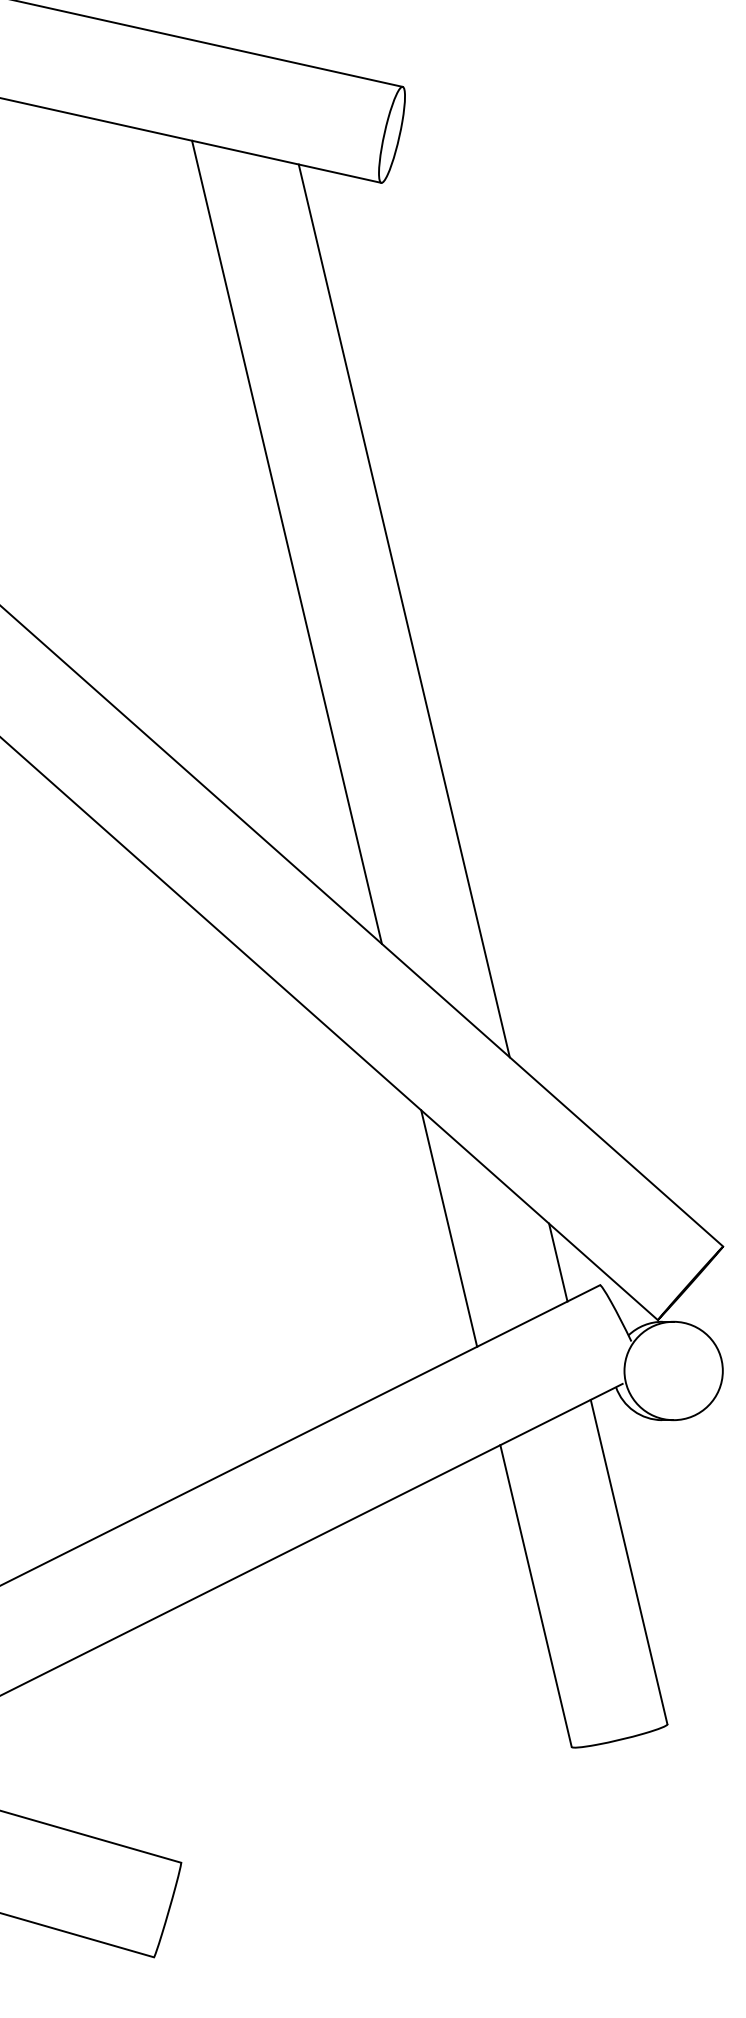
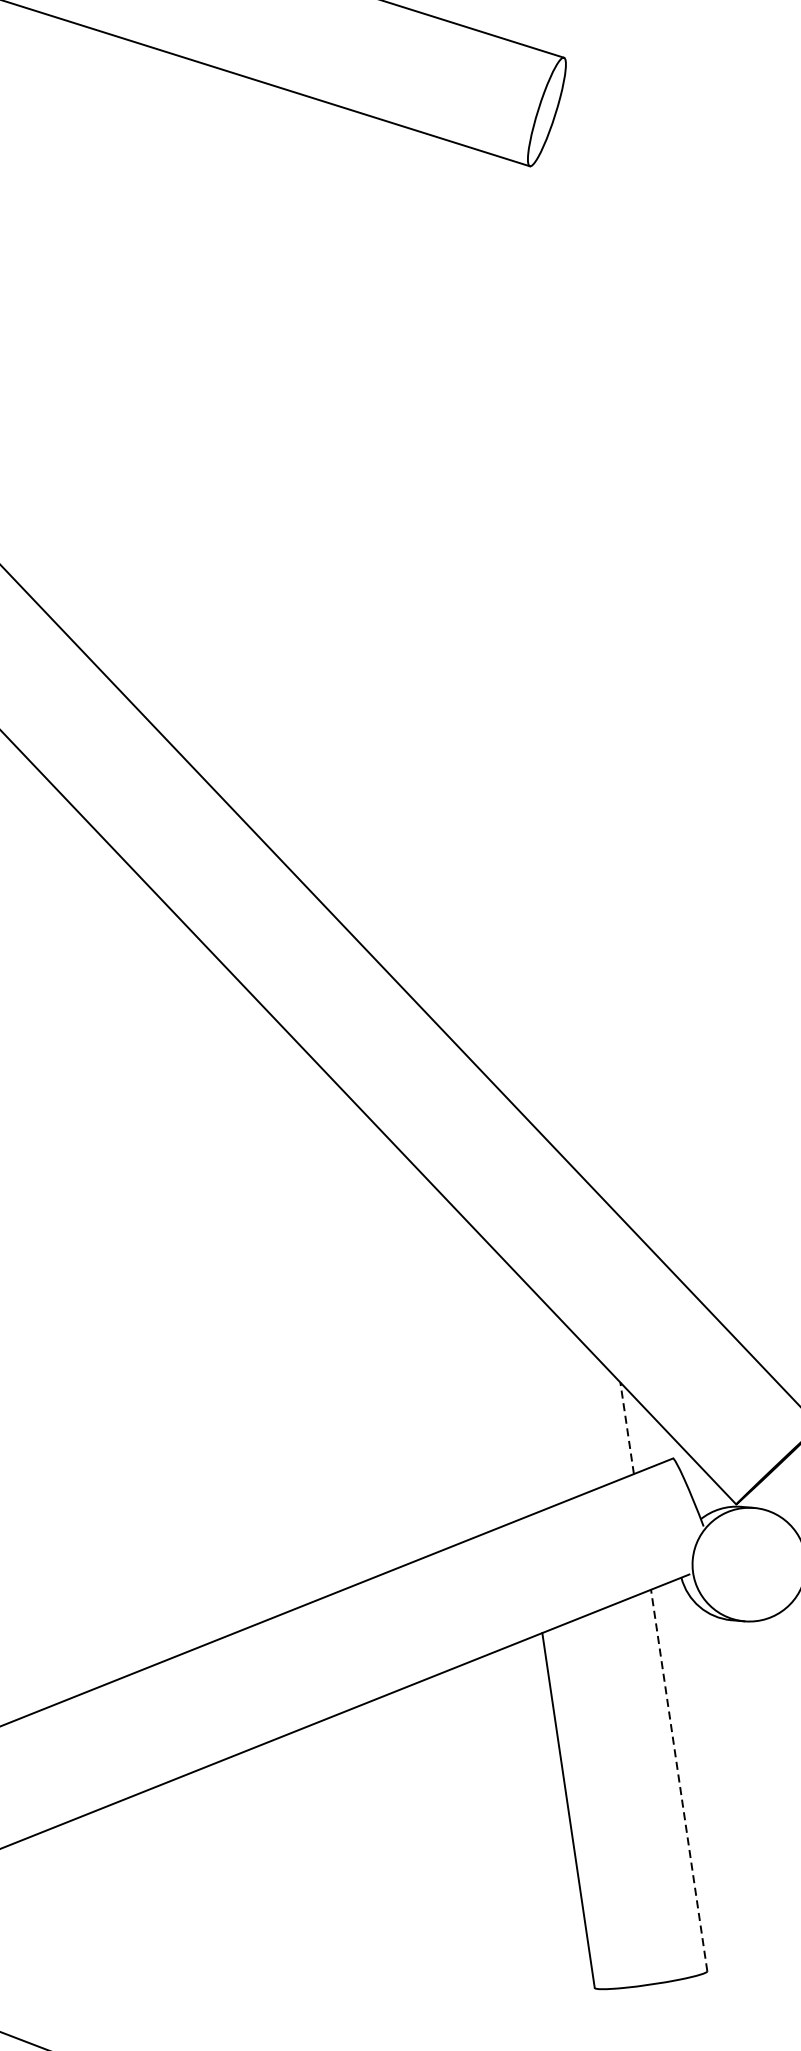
line: (286, 541) -> (385, 570), removed
line: (403, 610) -> (513, 661), removed
line: (449, 1228) -> (505, 1378), removed
line: (558, 1262) -> (627, 1428), solid -> dashed
line: (629, 1562) -> (679, 1781), solid -> dashed

